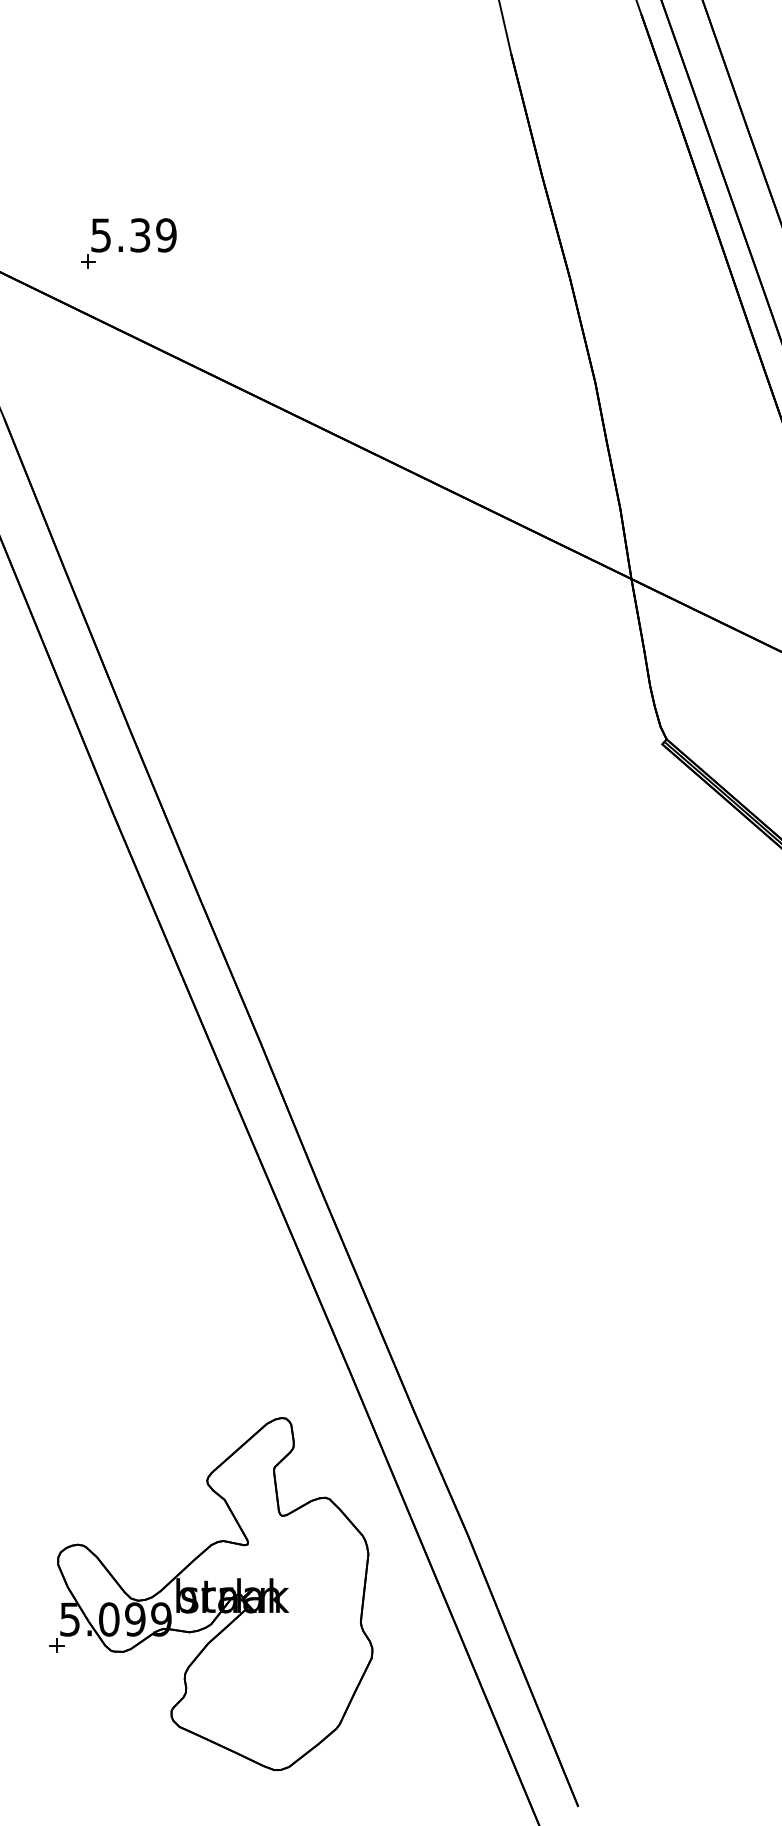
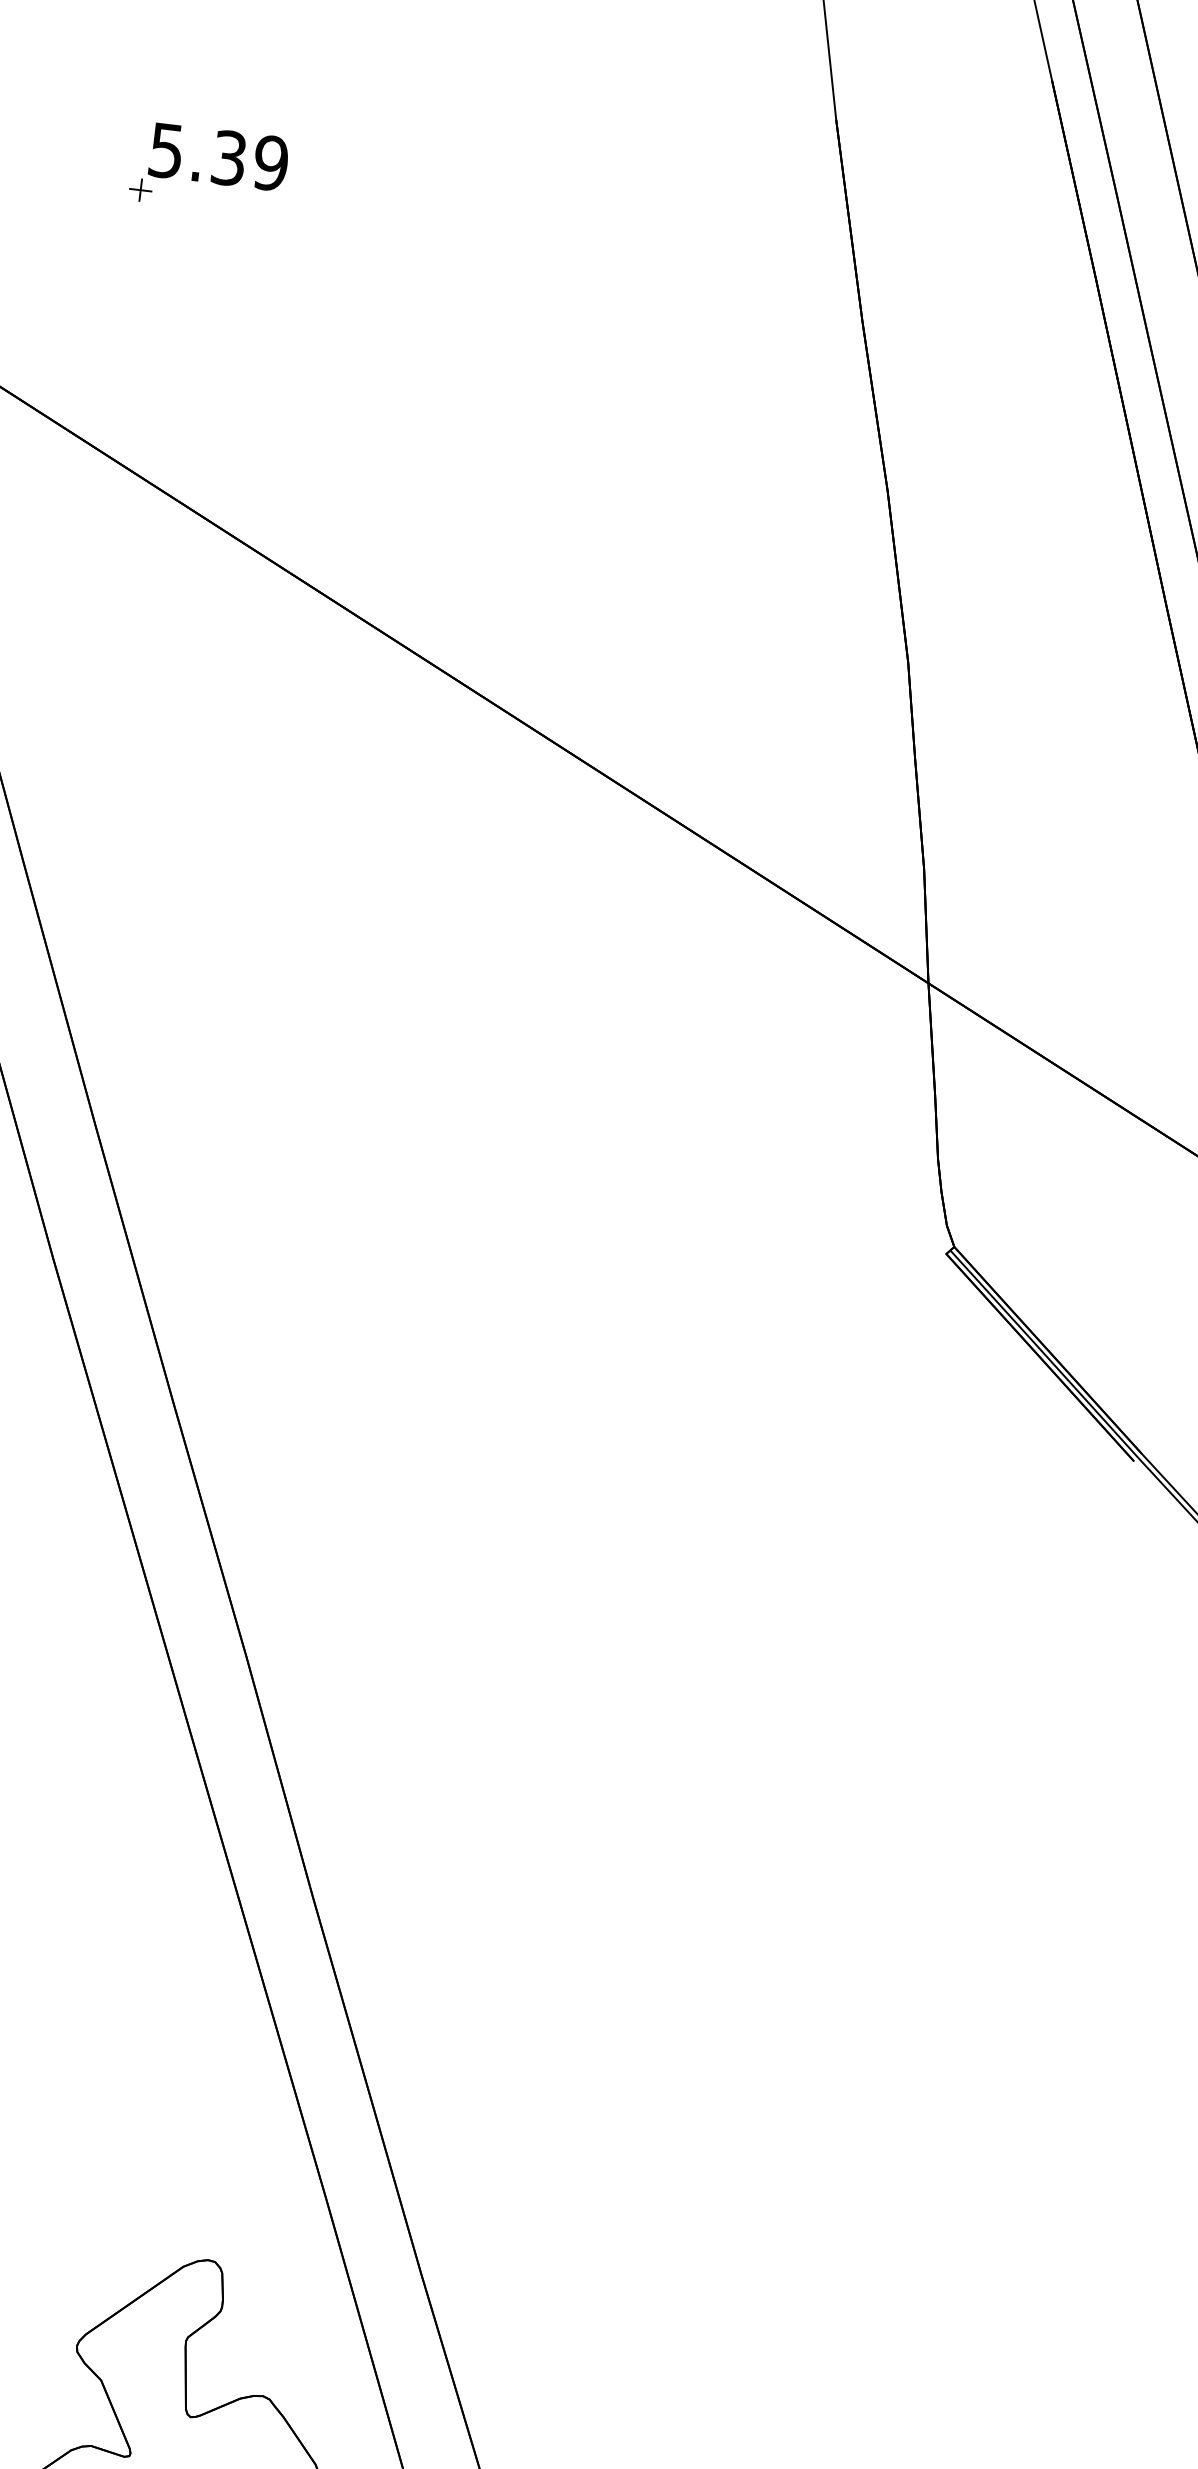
part: (128, 243) -> (208, 168), moved

